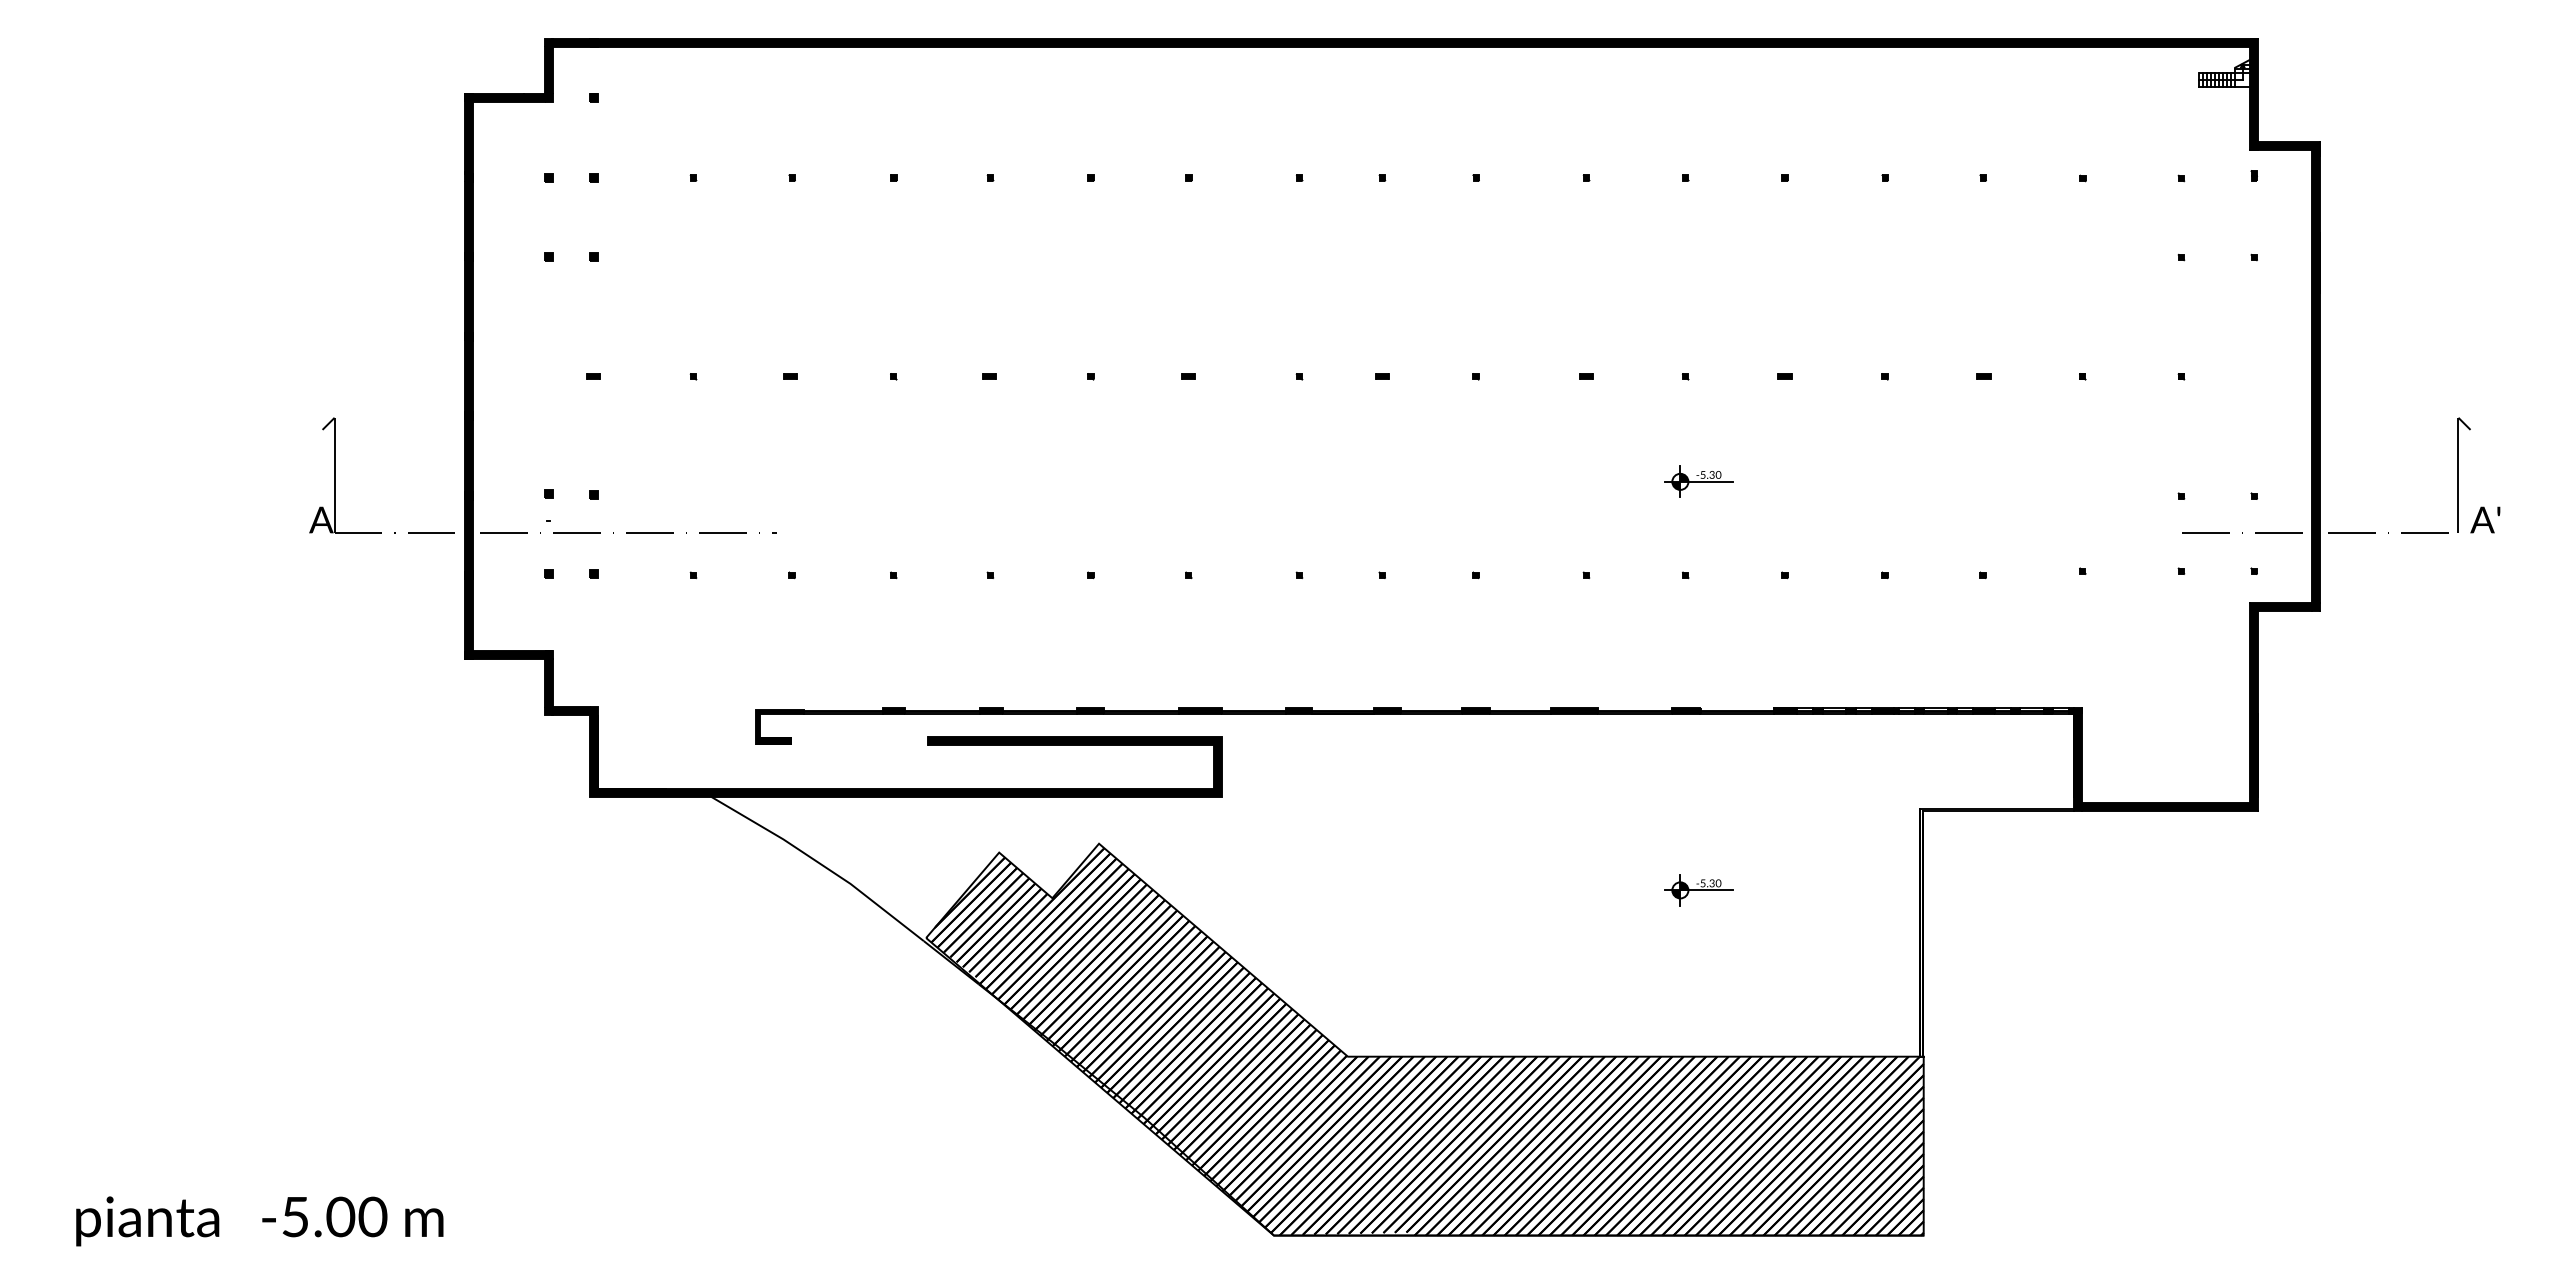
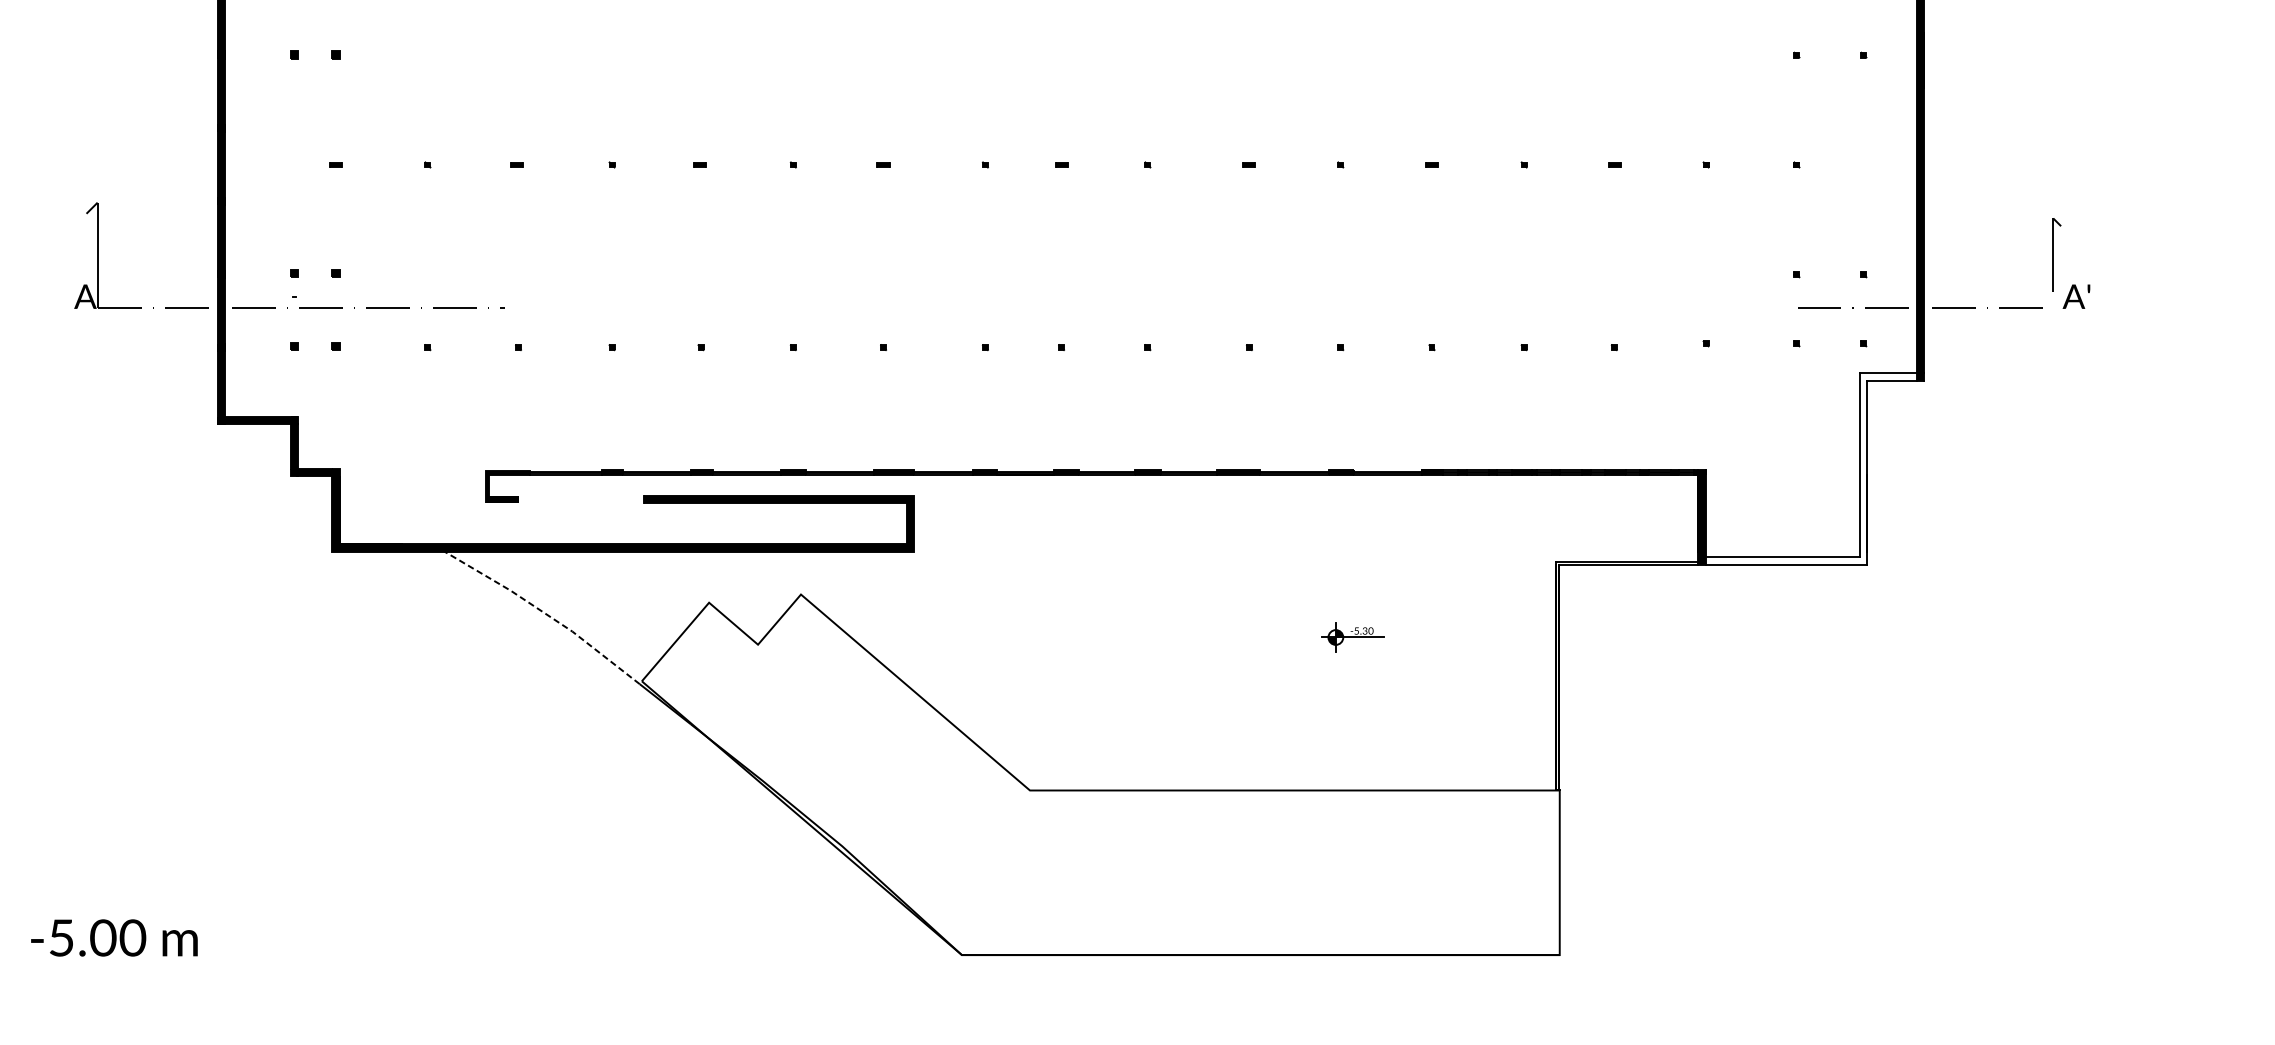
part: (2463, 474) -> (2056, 254), size x0.7
part: (1698, 481) -> (1352, 261), removed
fill: (2196, 707) -> (1810, 469), removed
line: (820, 864) -> (544, 613), solid -> dashed
hatch: (1427, 1041) -> (1103, 776), removed

